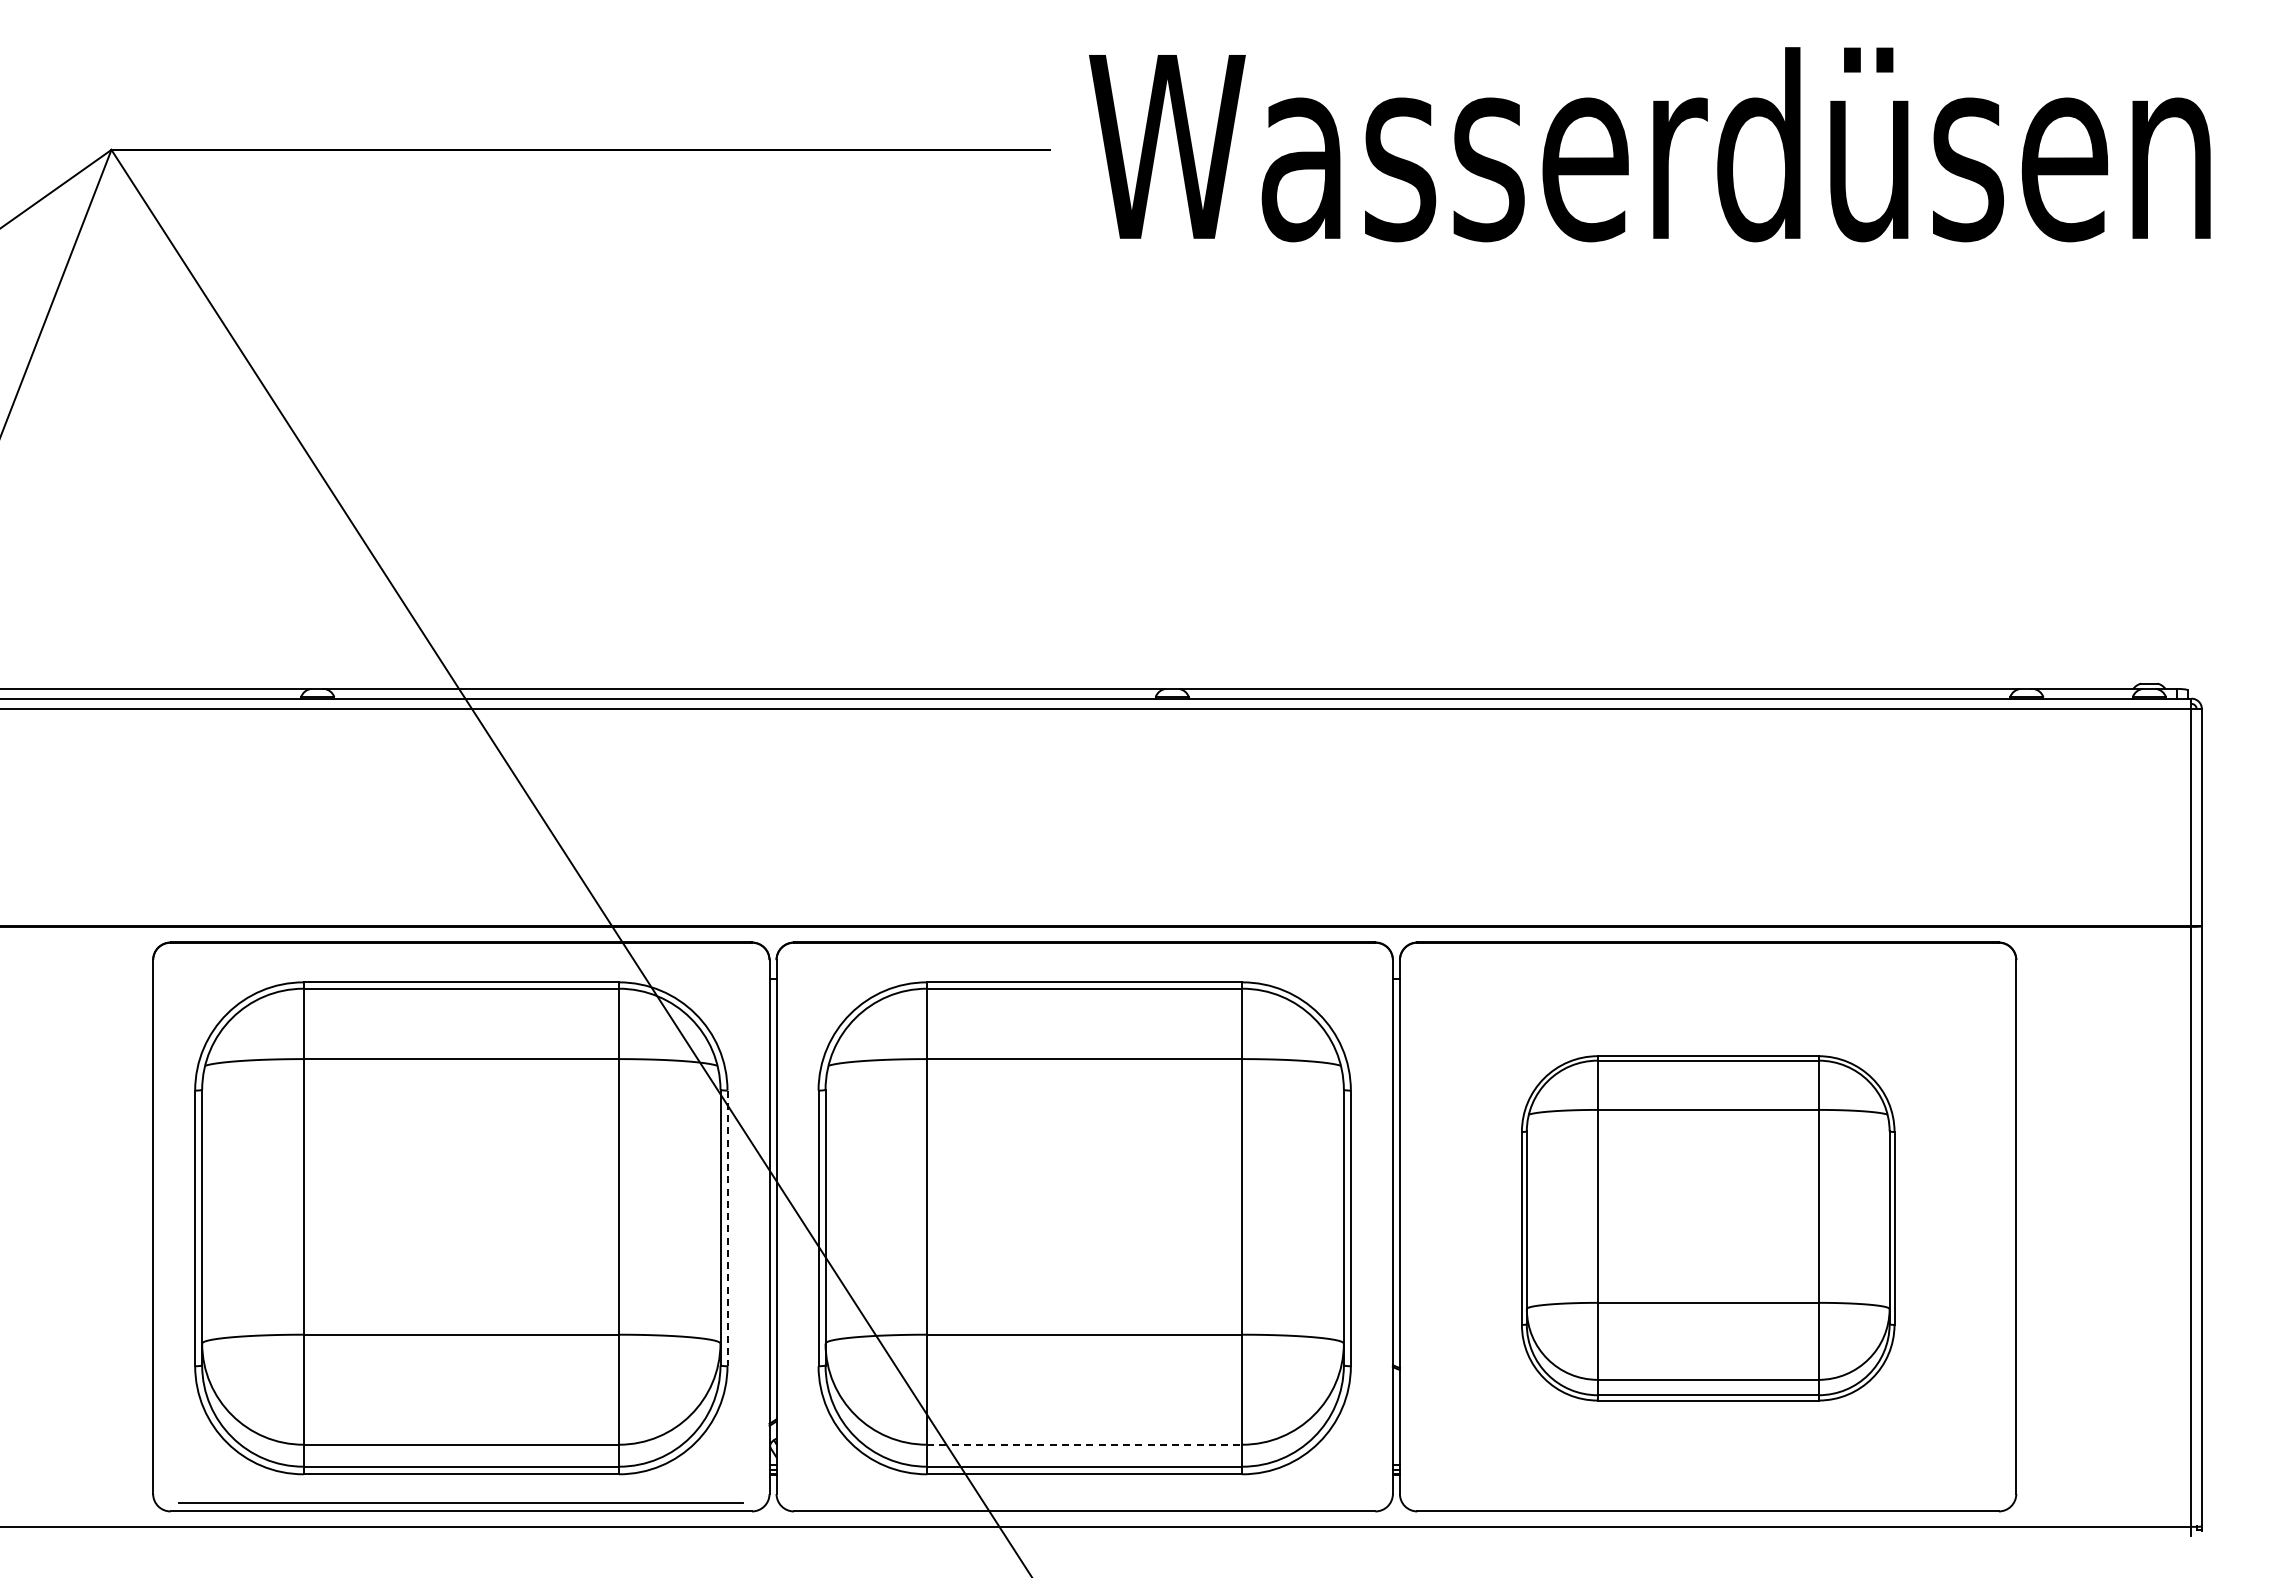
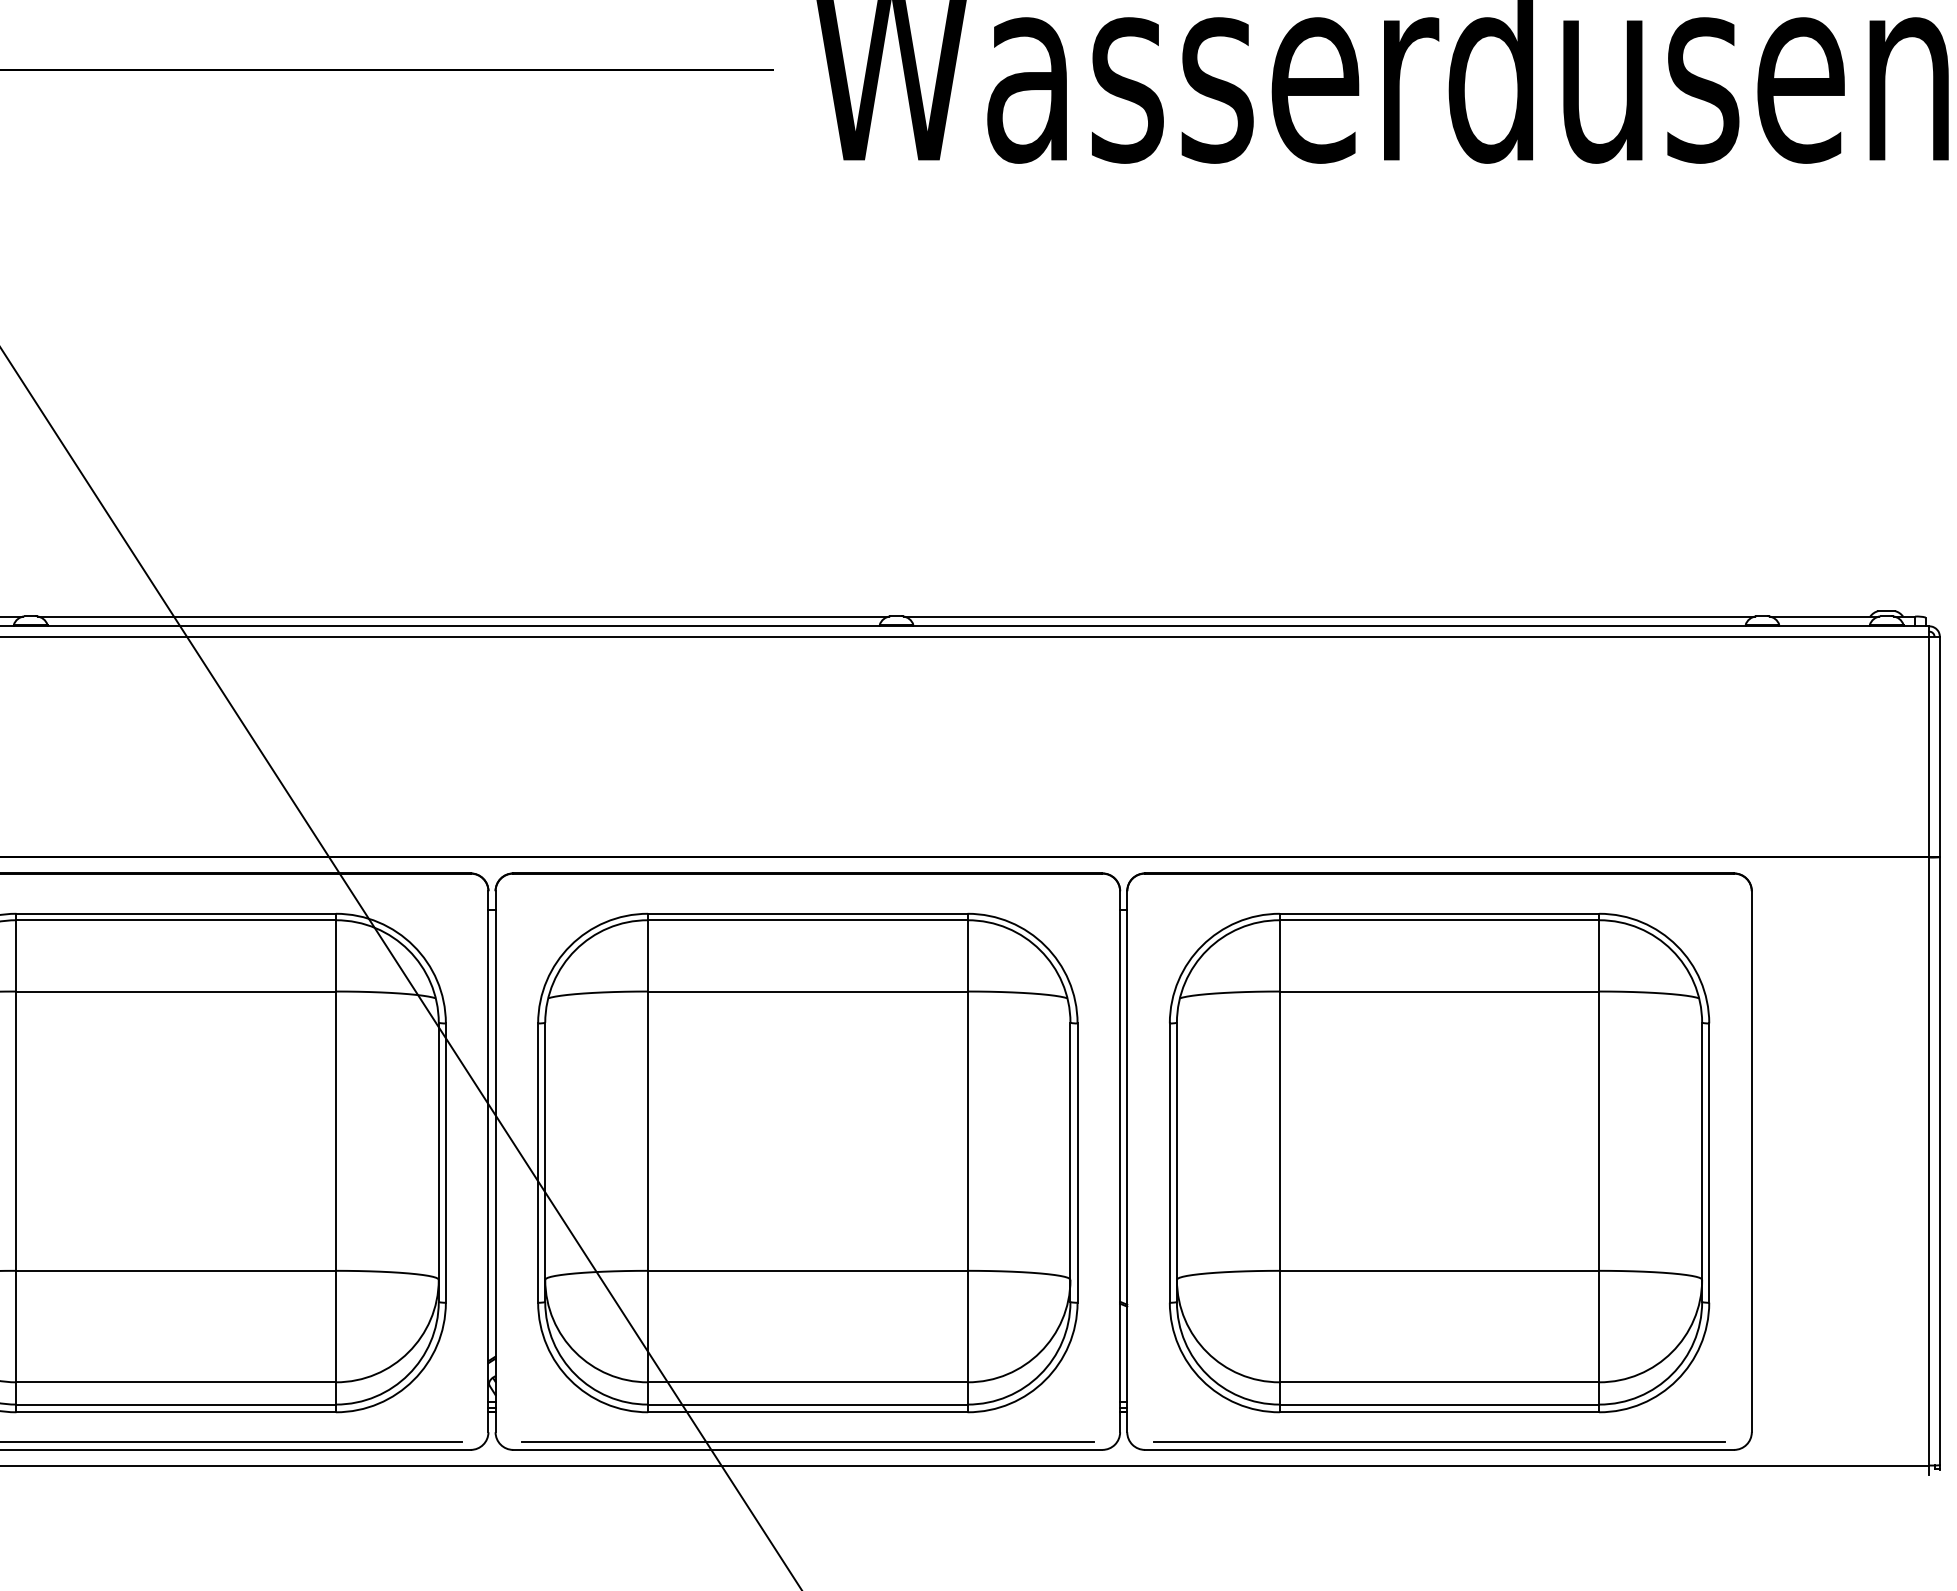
line: (727, 1228) -> (445, 1163), dashed -> solid
part: (1708, 1228) -> (1439, 1163), size x1.43
line: (1084, 1444) -> (807, 1382), dashed -> solid
line: (1084, 1503) -> (807, 1441), added
line: (1708, 1503) -> (1439, 1441), added

